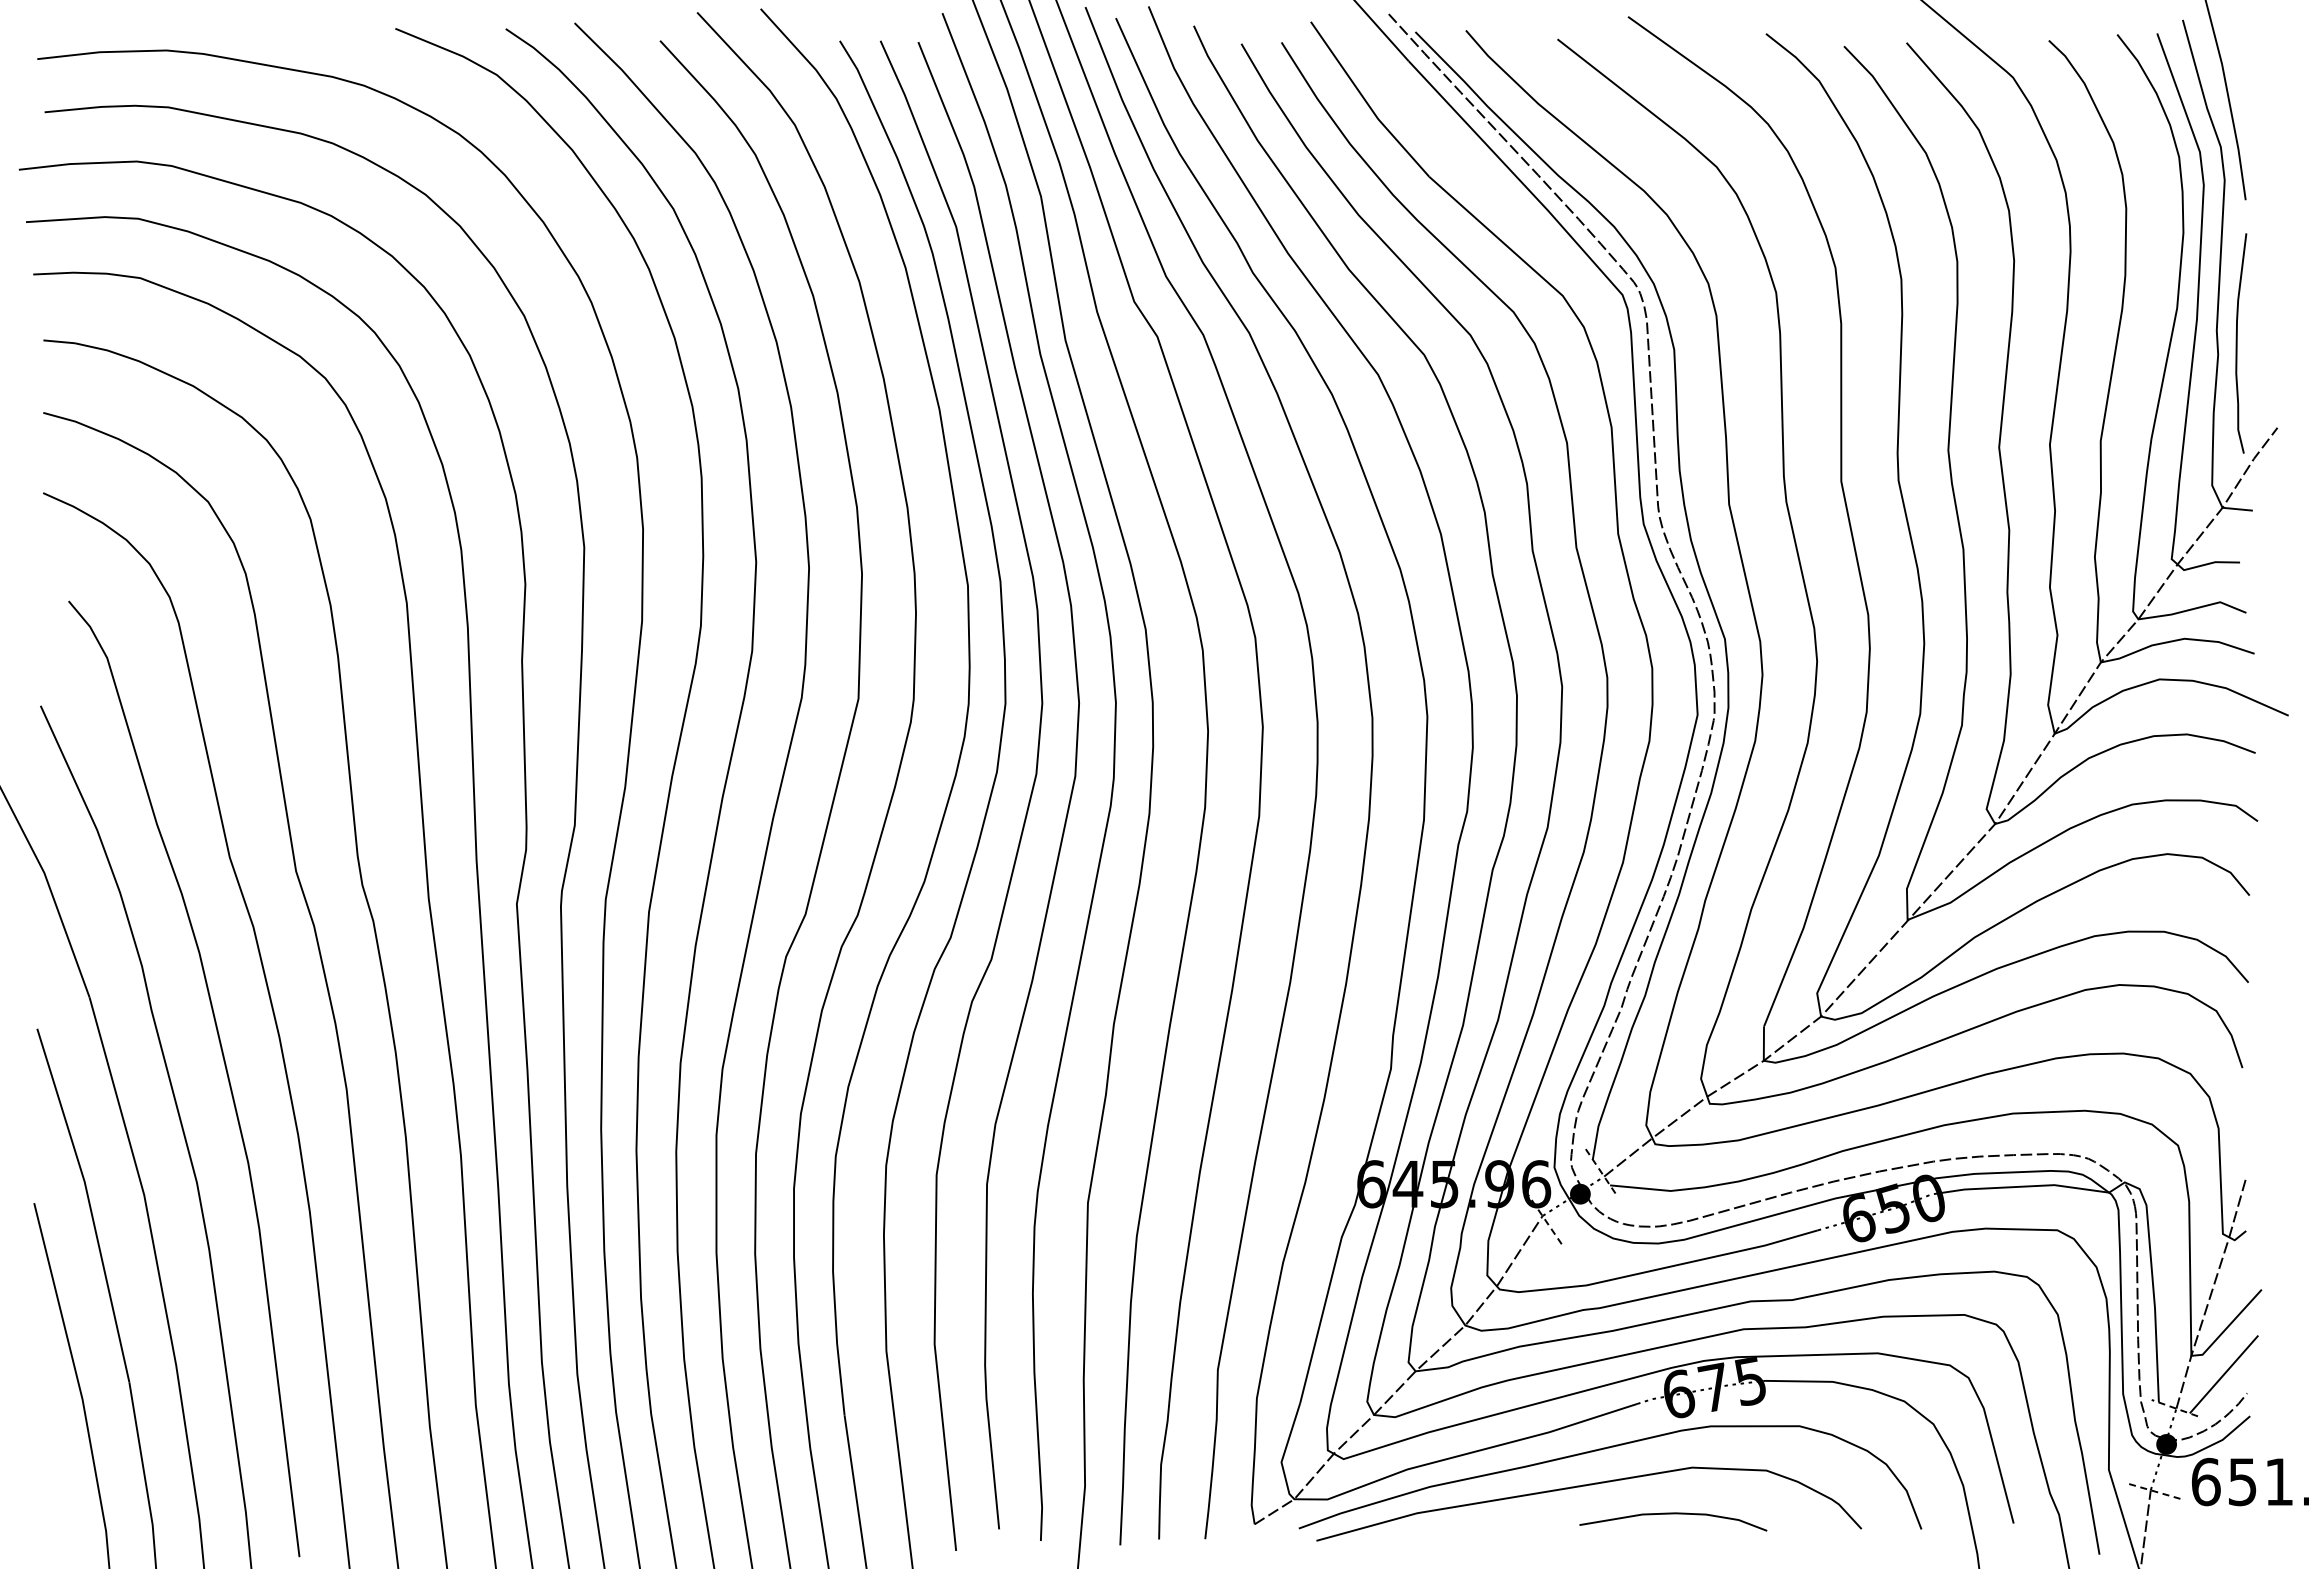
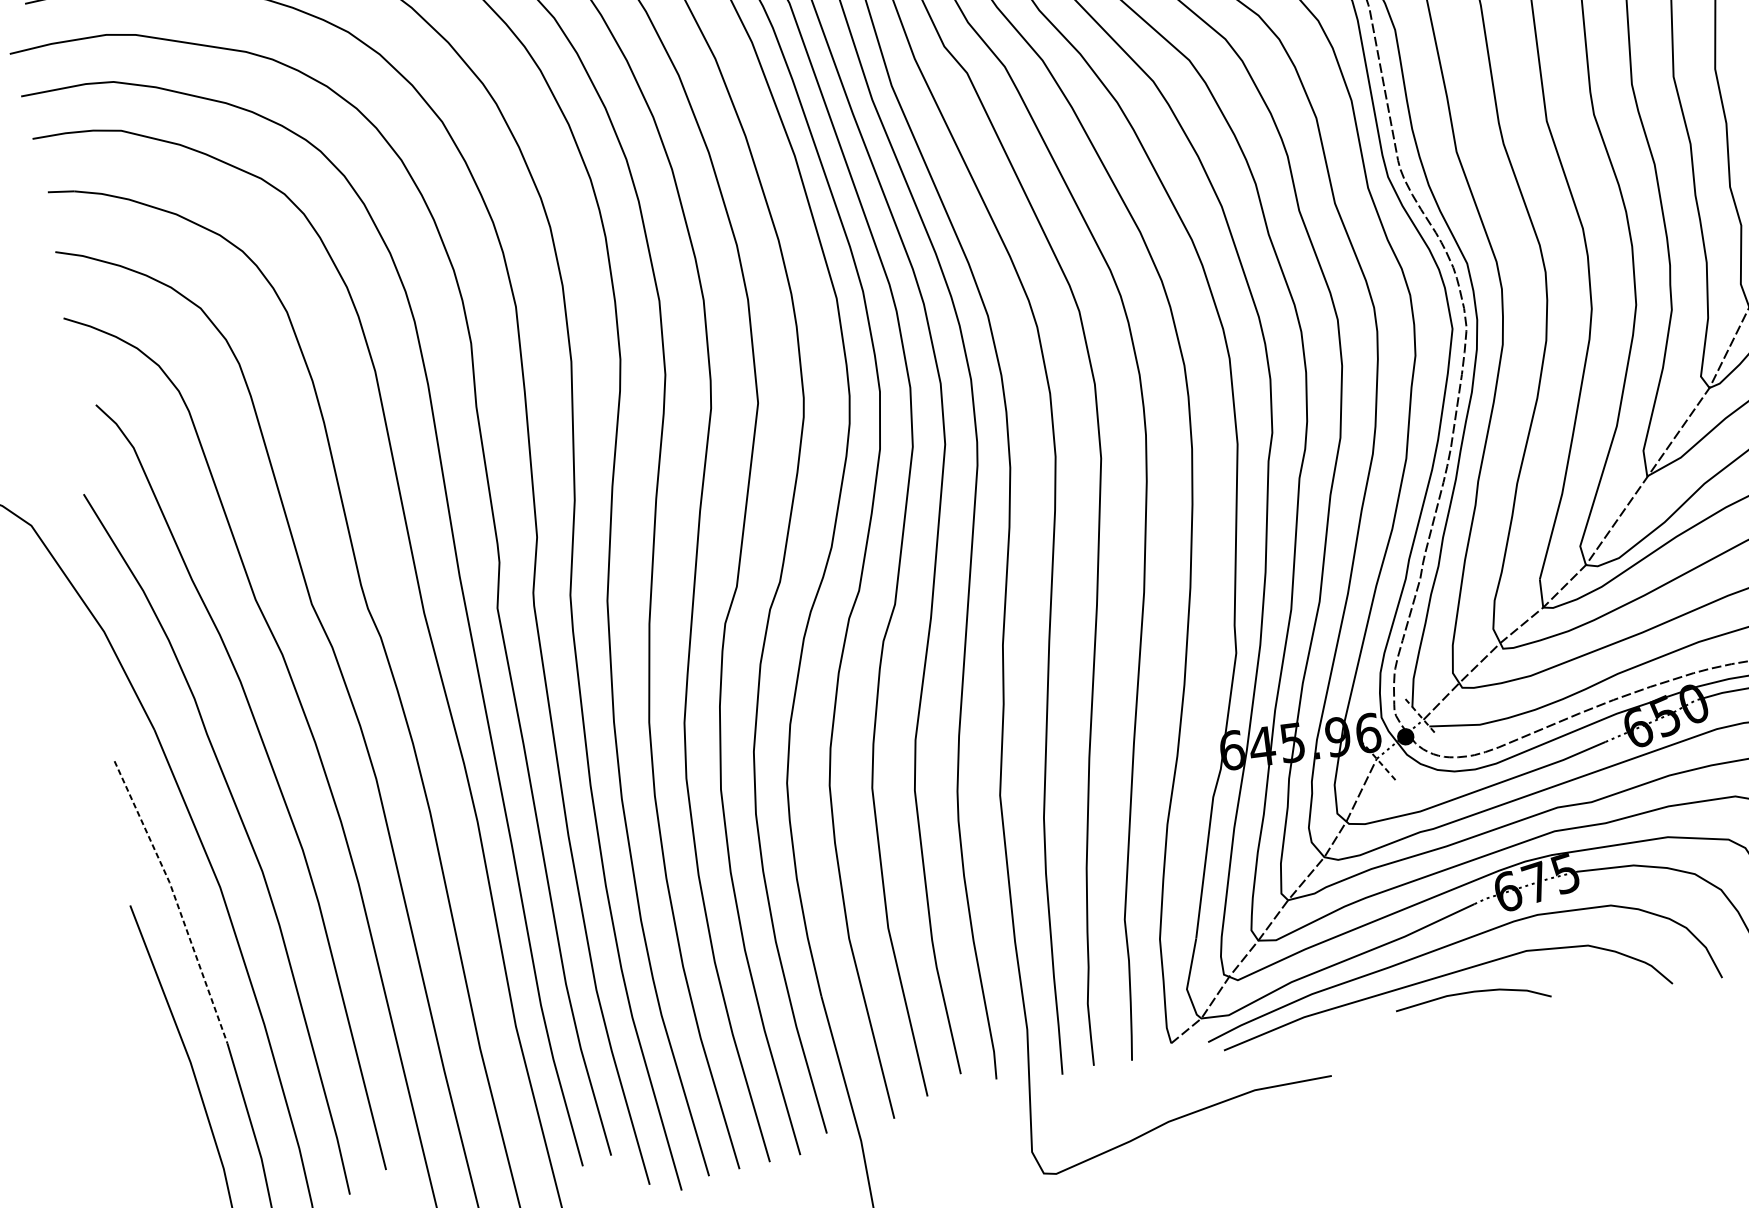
line: (89, 1203) -> (175, 900), solid -> dashed
curve: (1673, 1514) -> (1472, 992), moved

